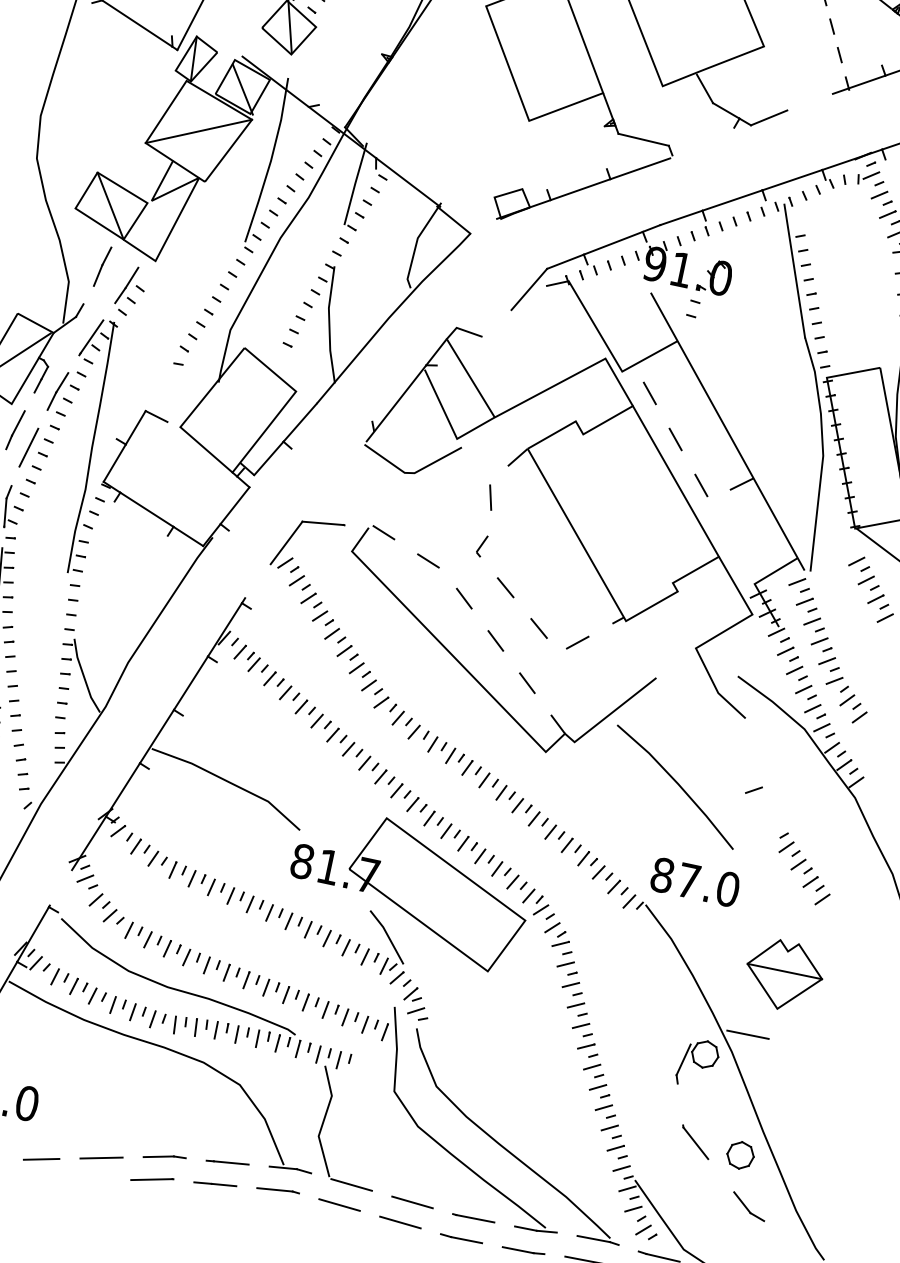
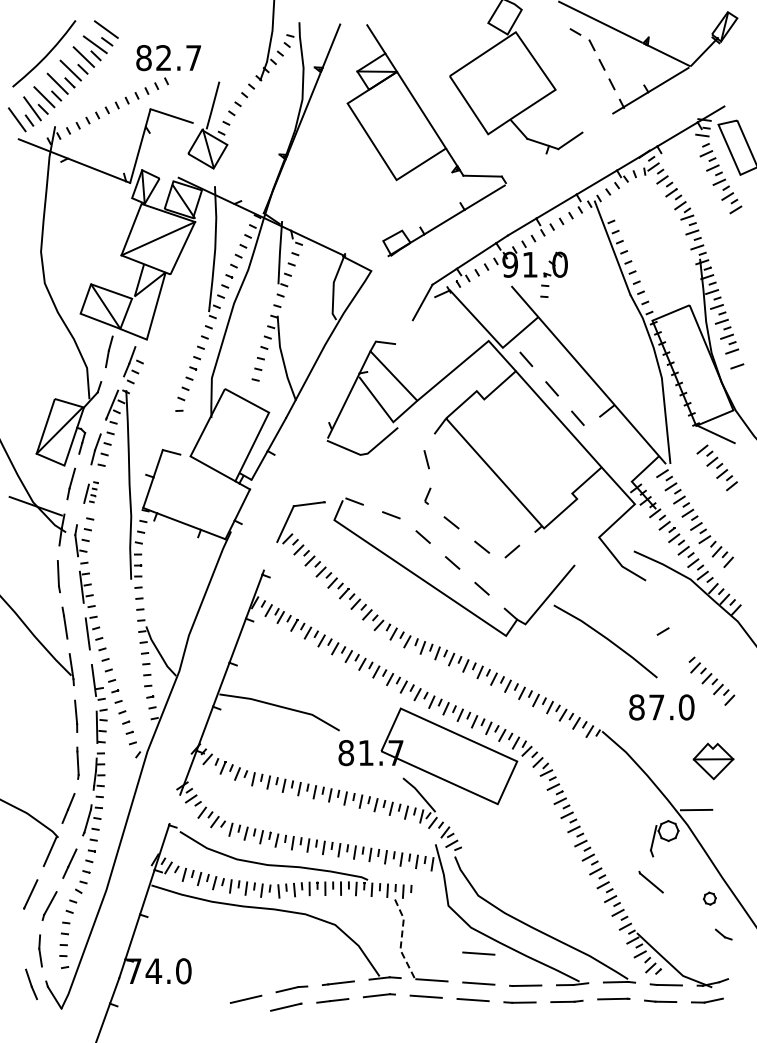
part: (38, 446) -> (90, 492), size x0.6
text: (694, 882) -> (661, 707), moved
part: (783, 975) -> (713, 761), size x0.7
line: (323, 1121) -> (401, 938), solid -> dashed
line: (694, 1141) -> (650, 881), moved
part: (740, 1154) -> (709, 898), size x0.6
line: (41, 1159) -> (202, 1009), removed
line: (420, 1162) -> (478, 953), added
part: (748, 1206) -> (723, 934), size x0.6

